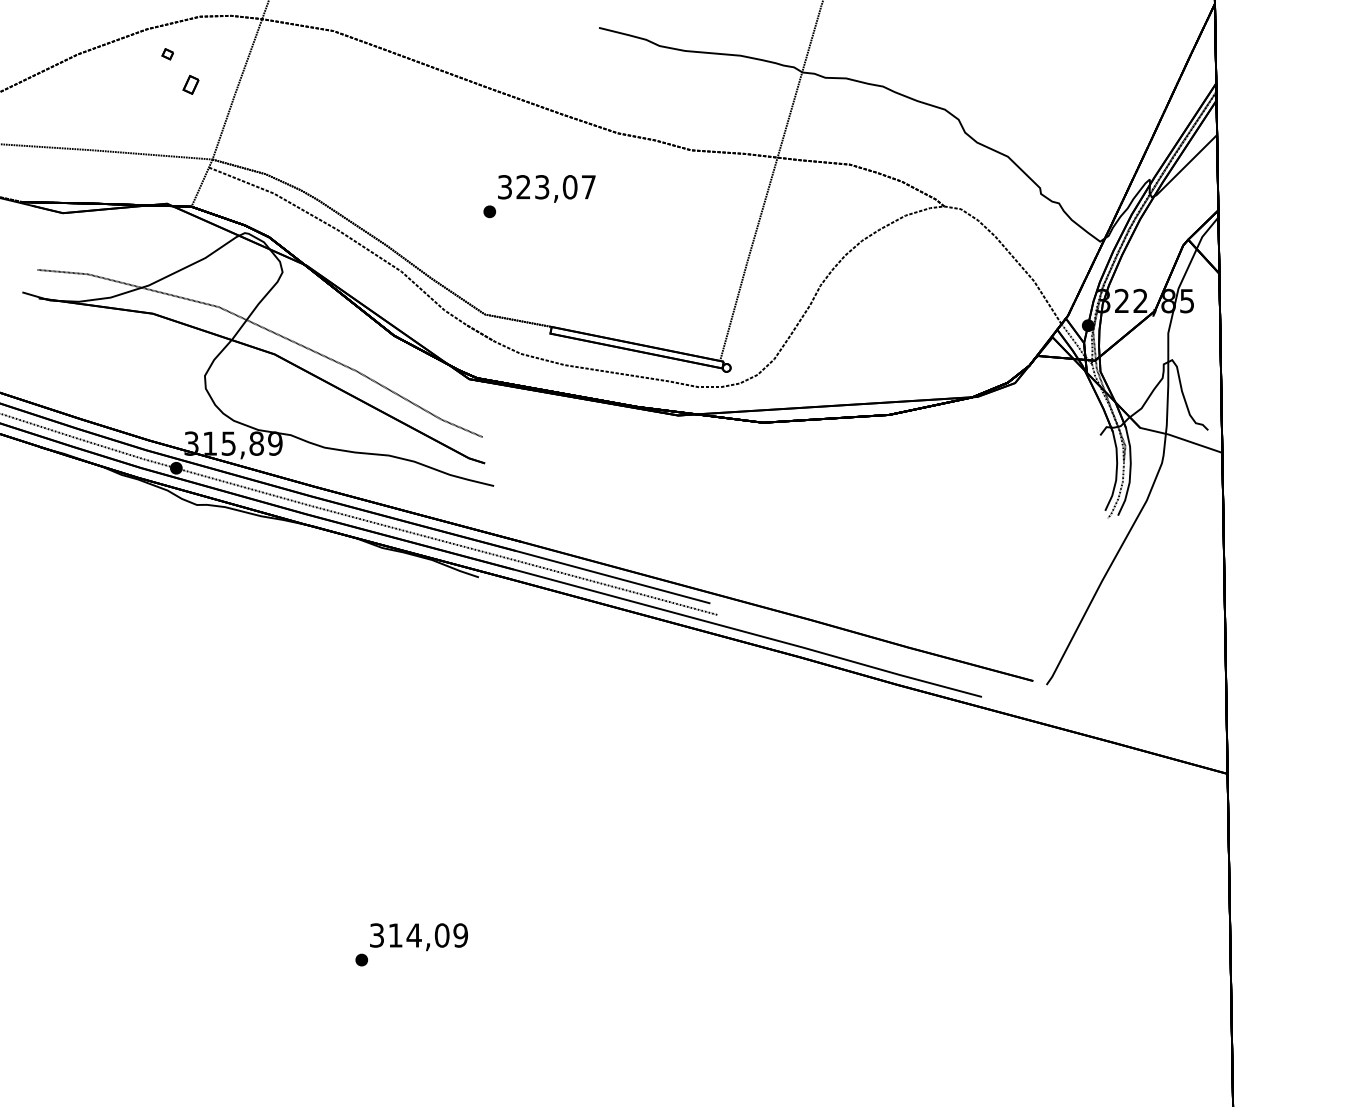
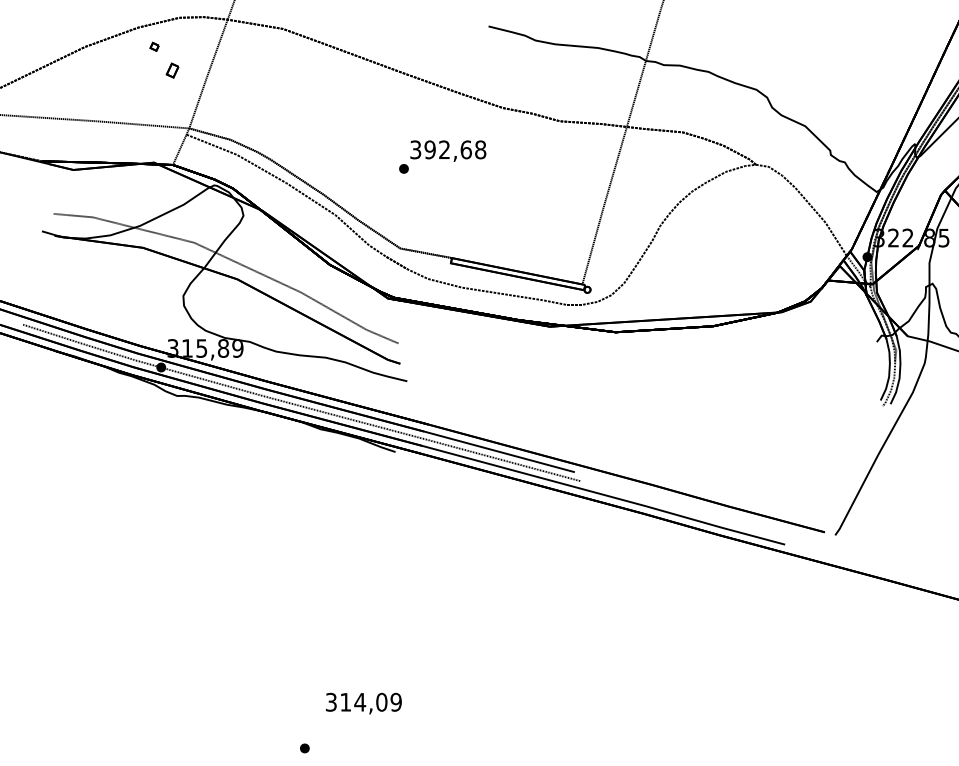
text: (556, 187) -> (455, 150), 323,07 -> 392,68
text: (418, 937) -> (363, 703), moved

